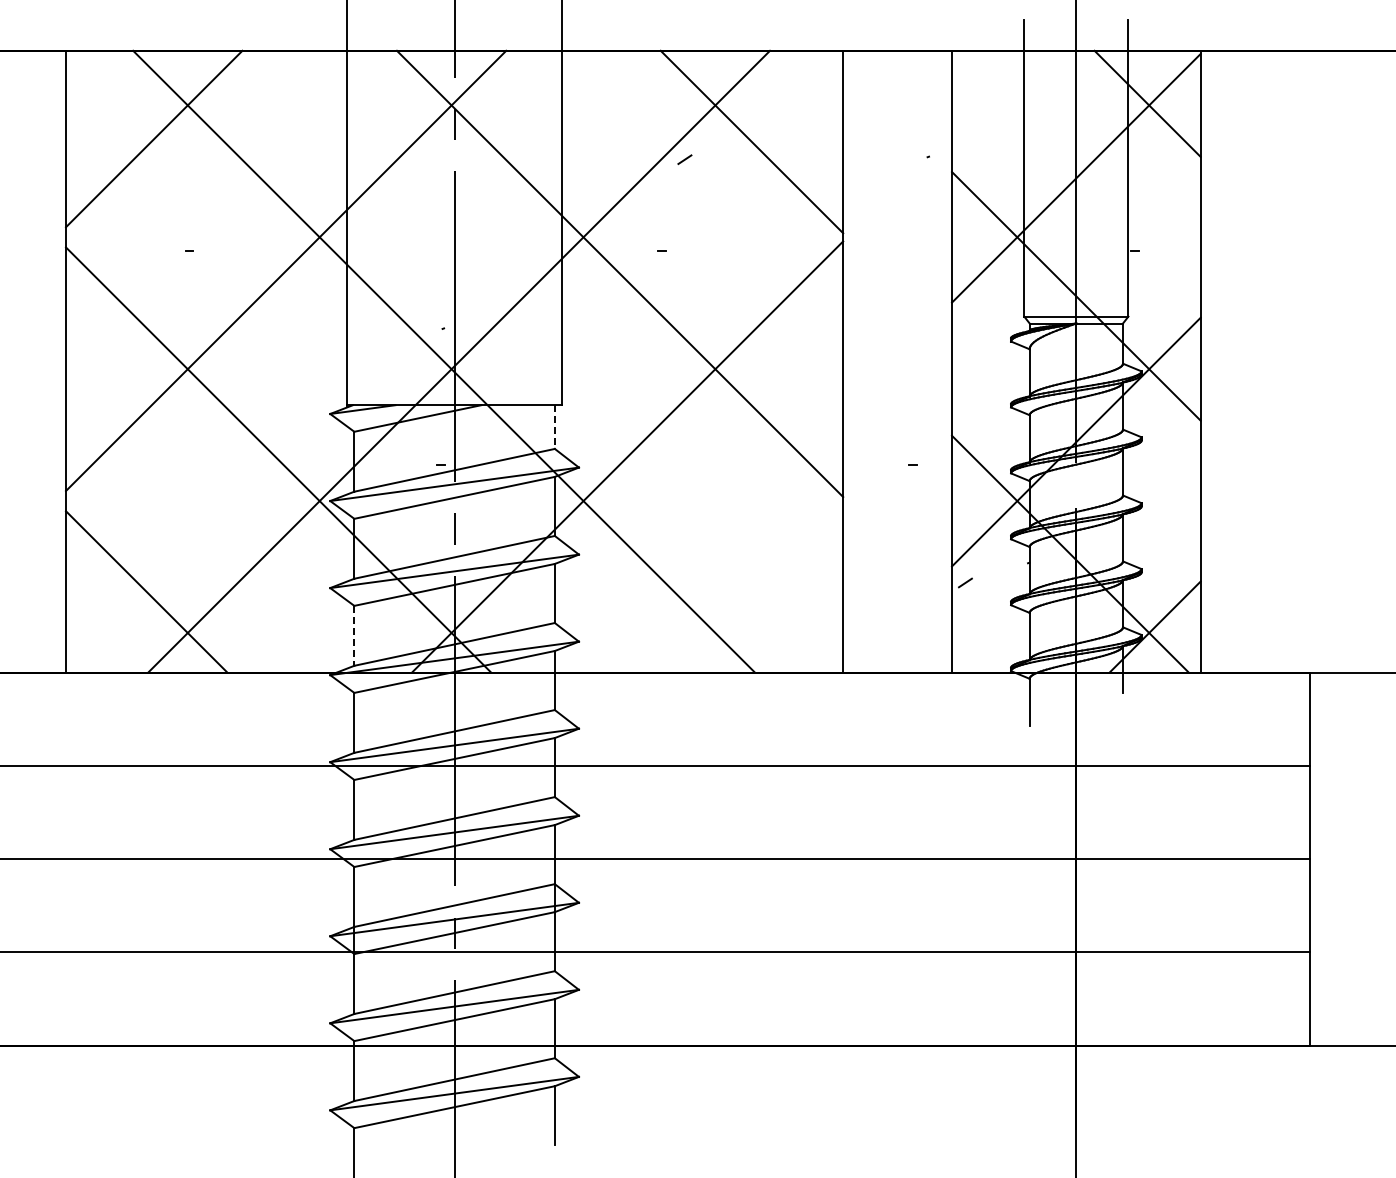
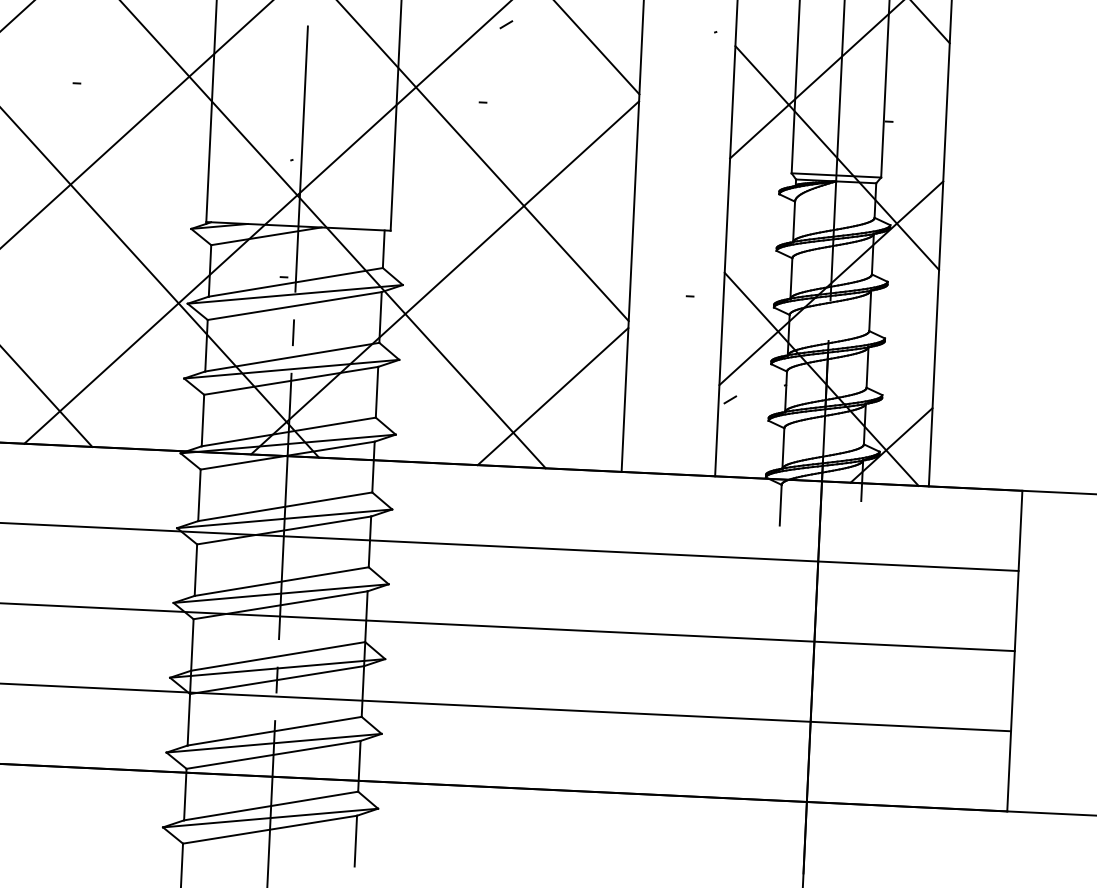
line: (554, 427) -> (383, 249), dashed -> solid
line: (759, 588) -> (553, 396), added
line: (354, 635) -> (203, 420), dashed -> solid

